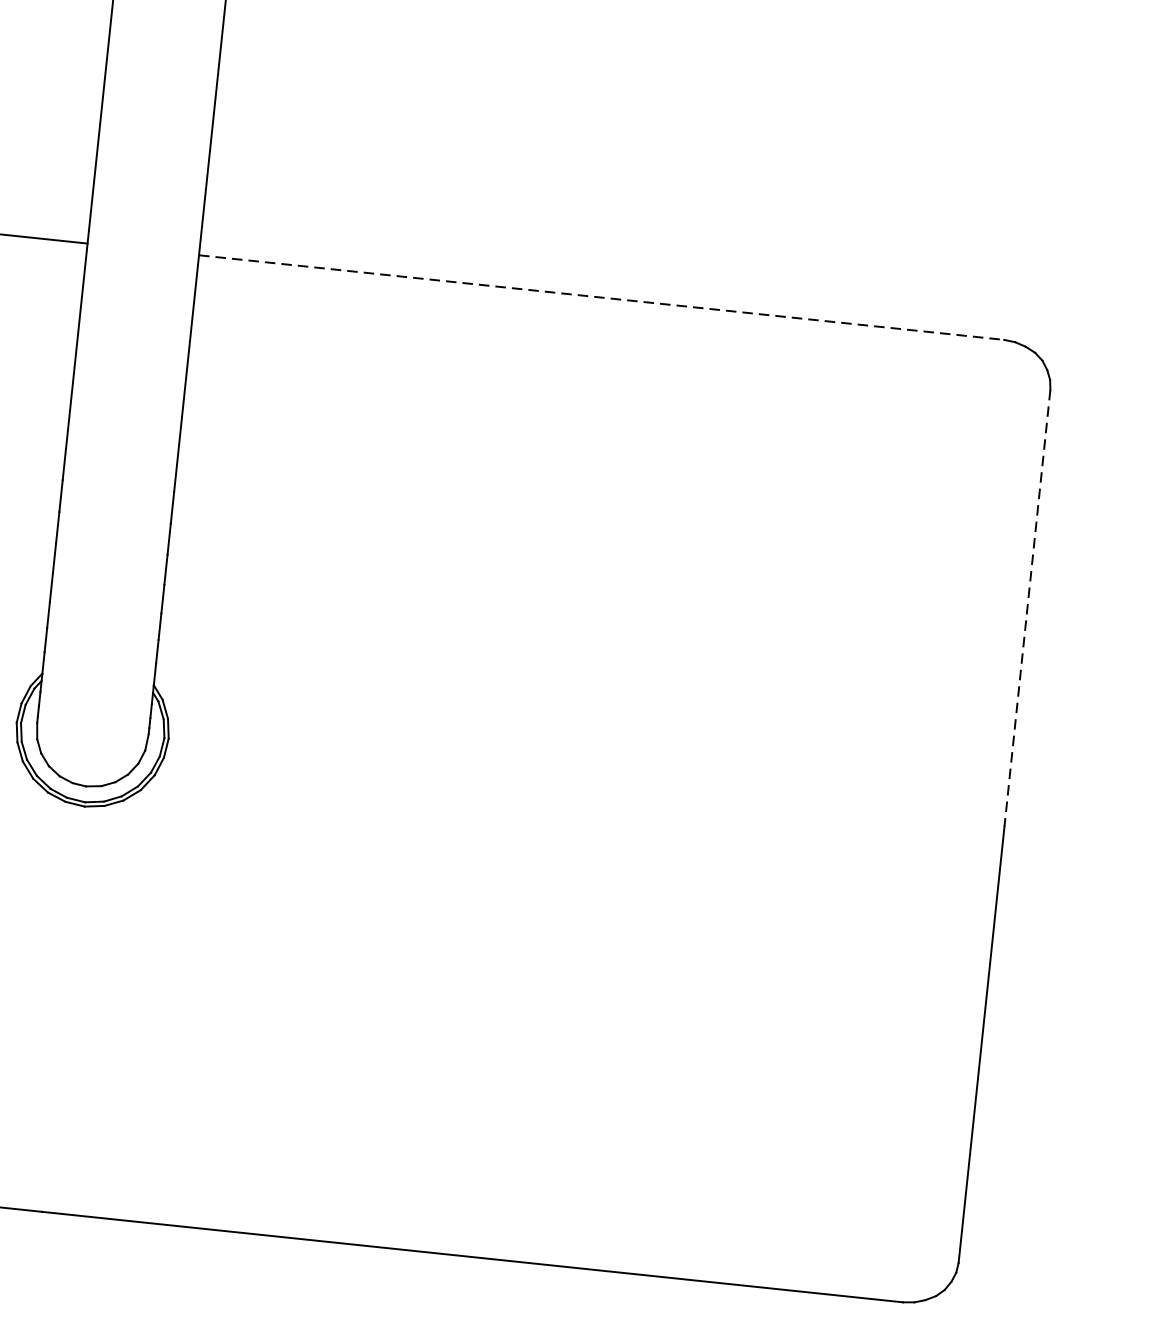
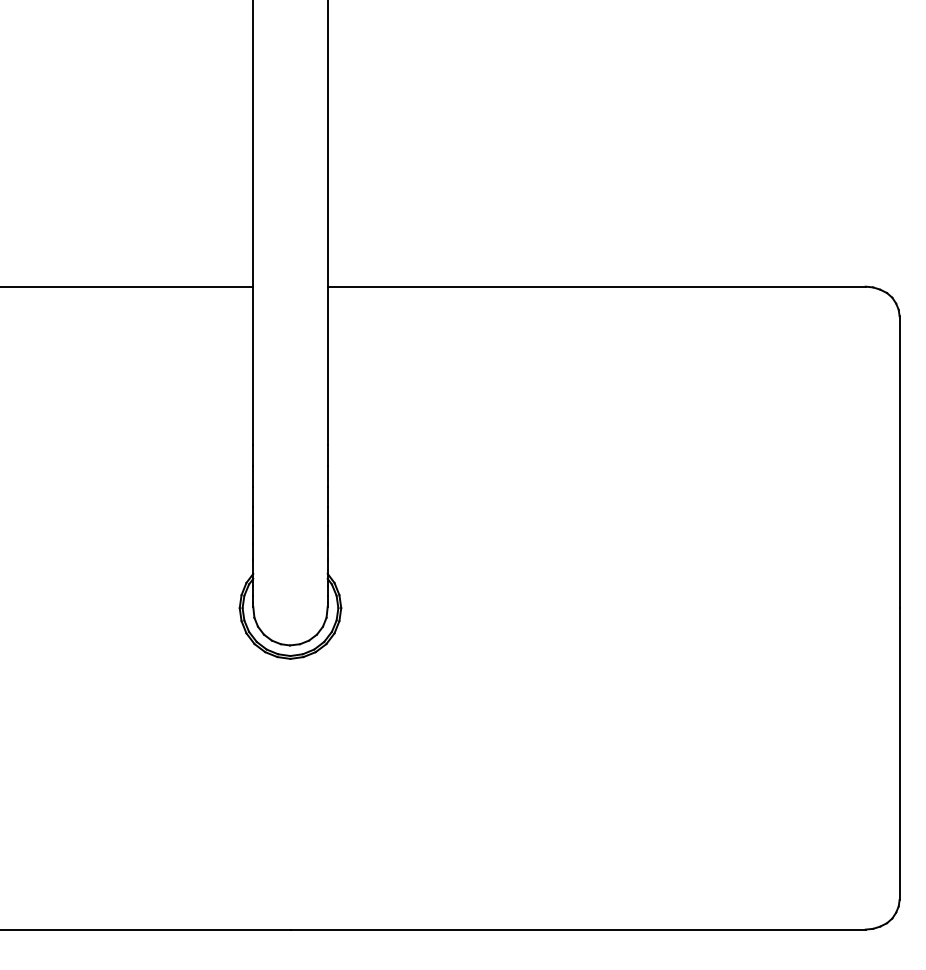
line: (601, 297) -> (596, 286), dashed -> solid
line: (1027, 608) -> (899, 462), dashed -> solid

